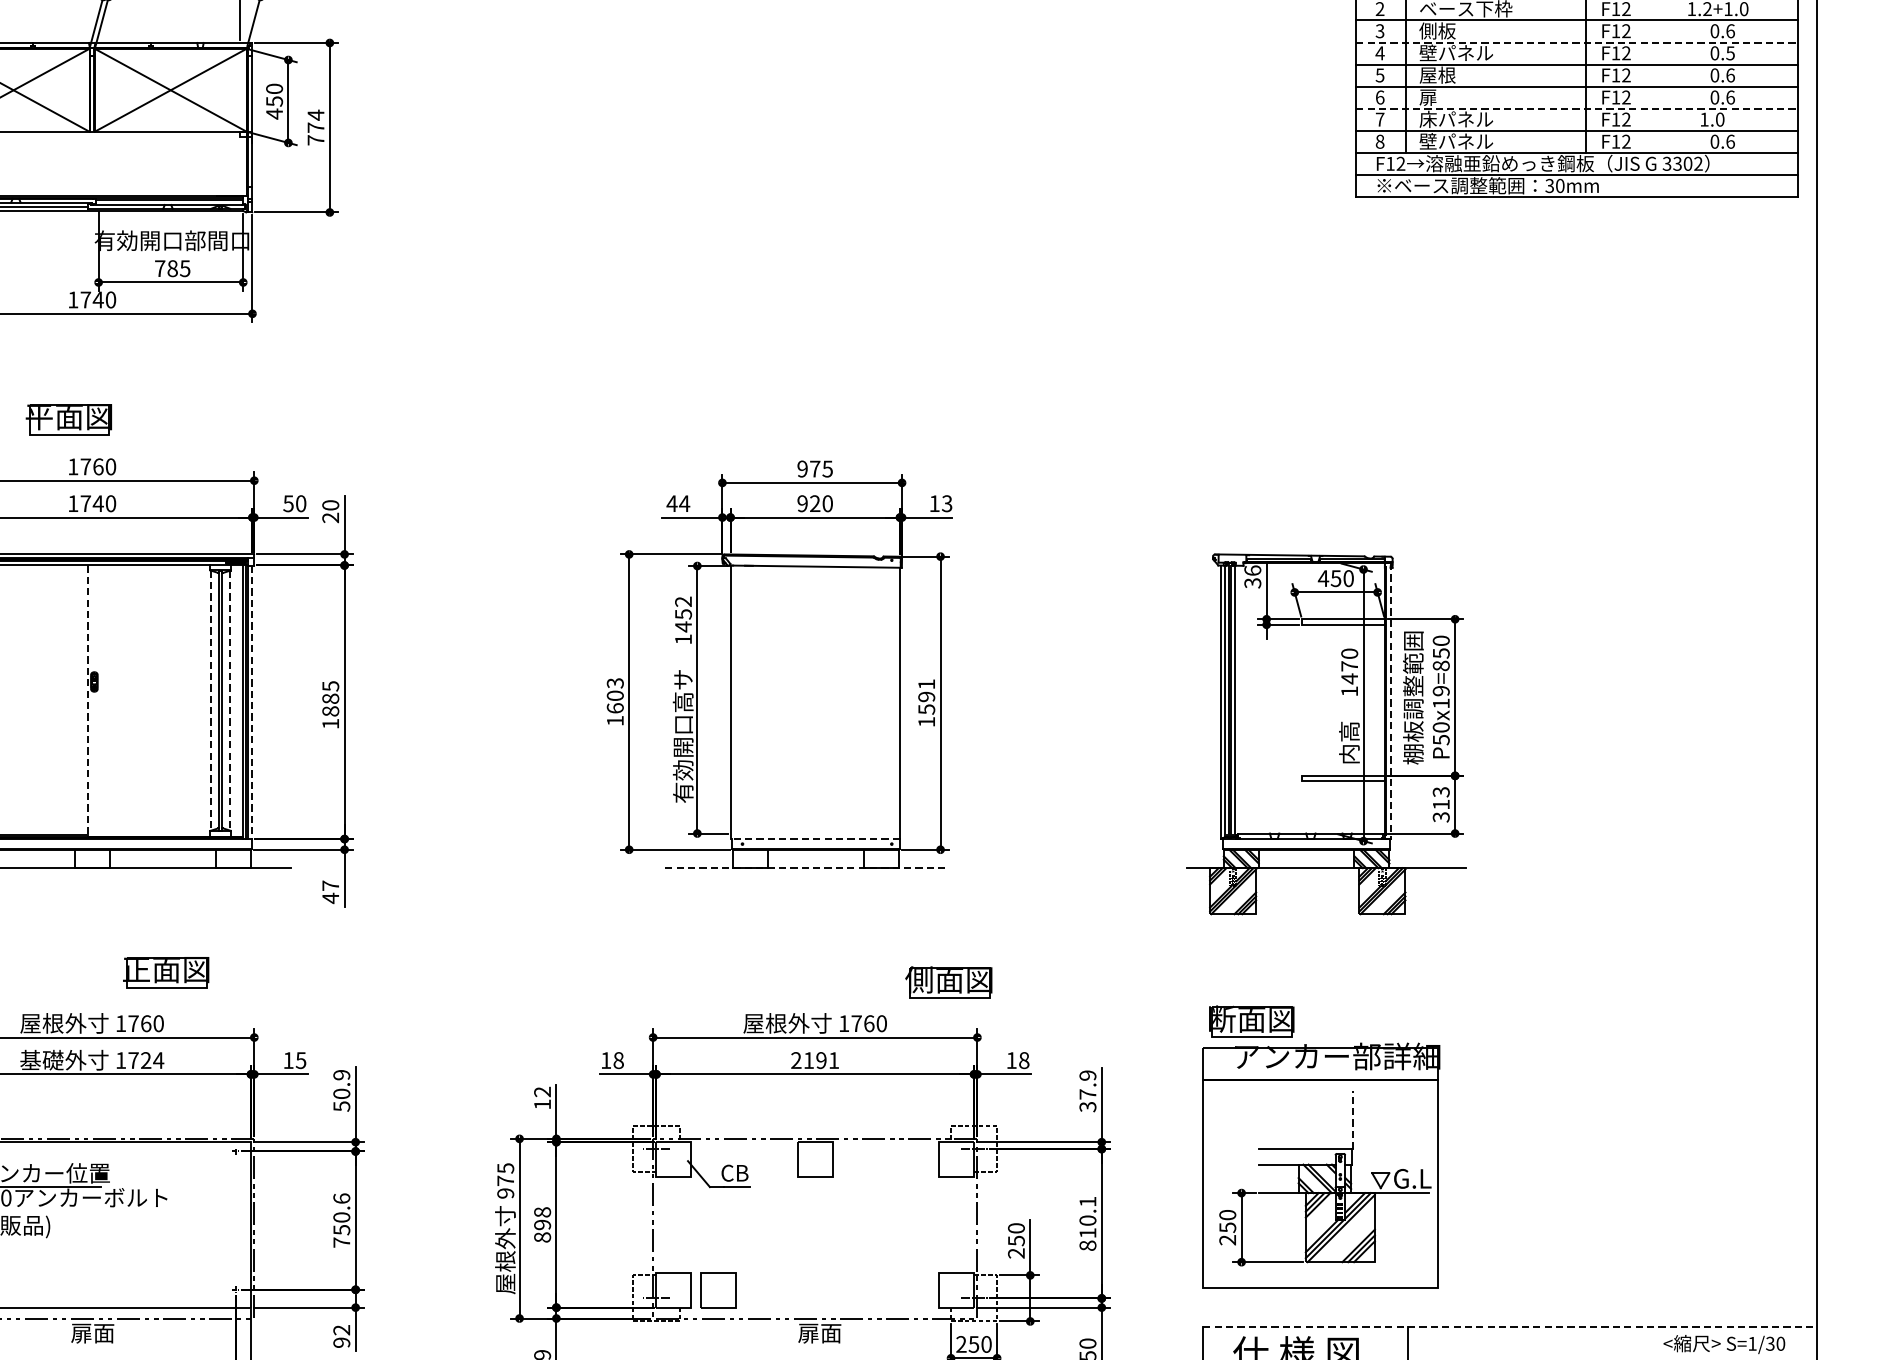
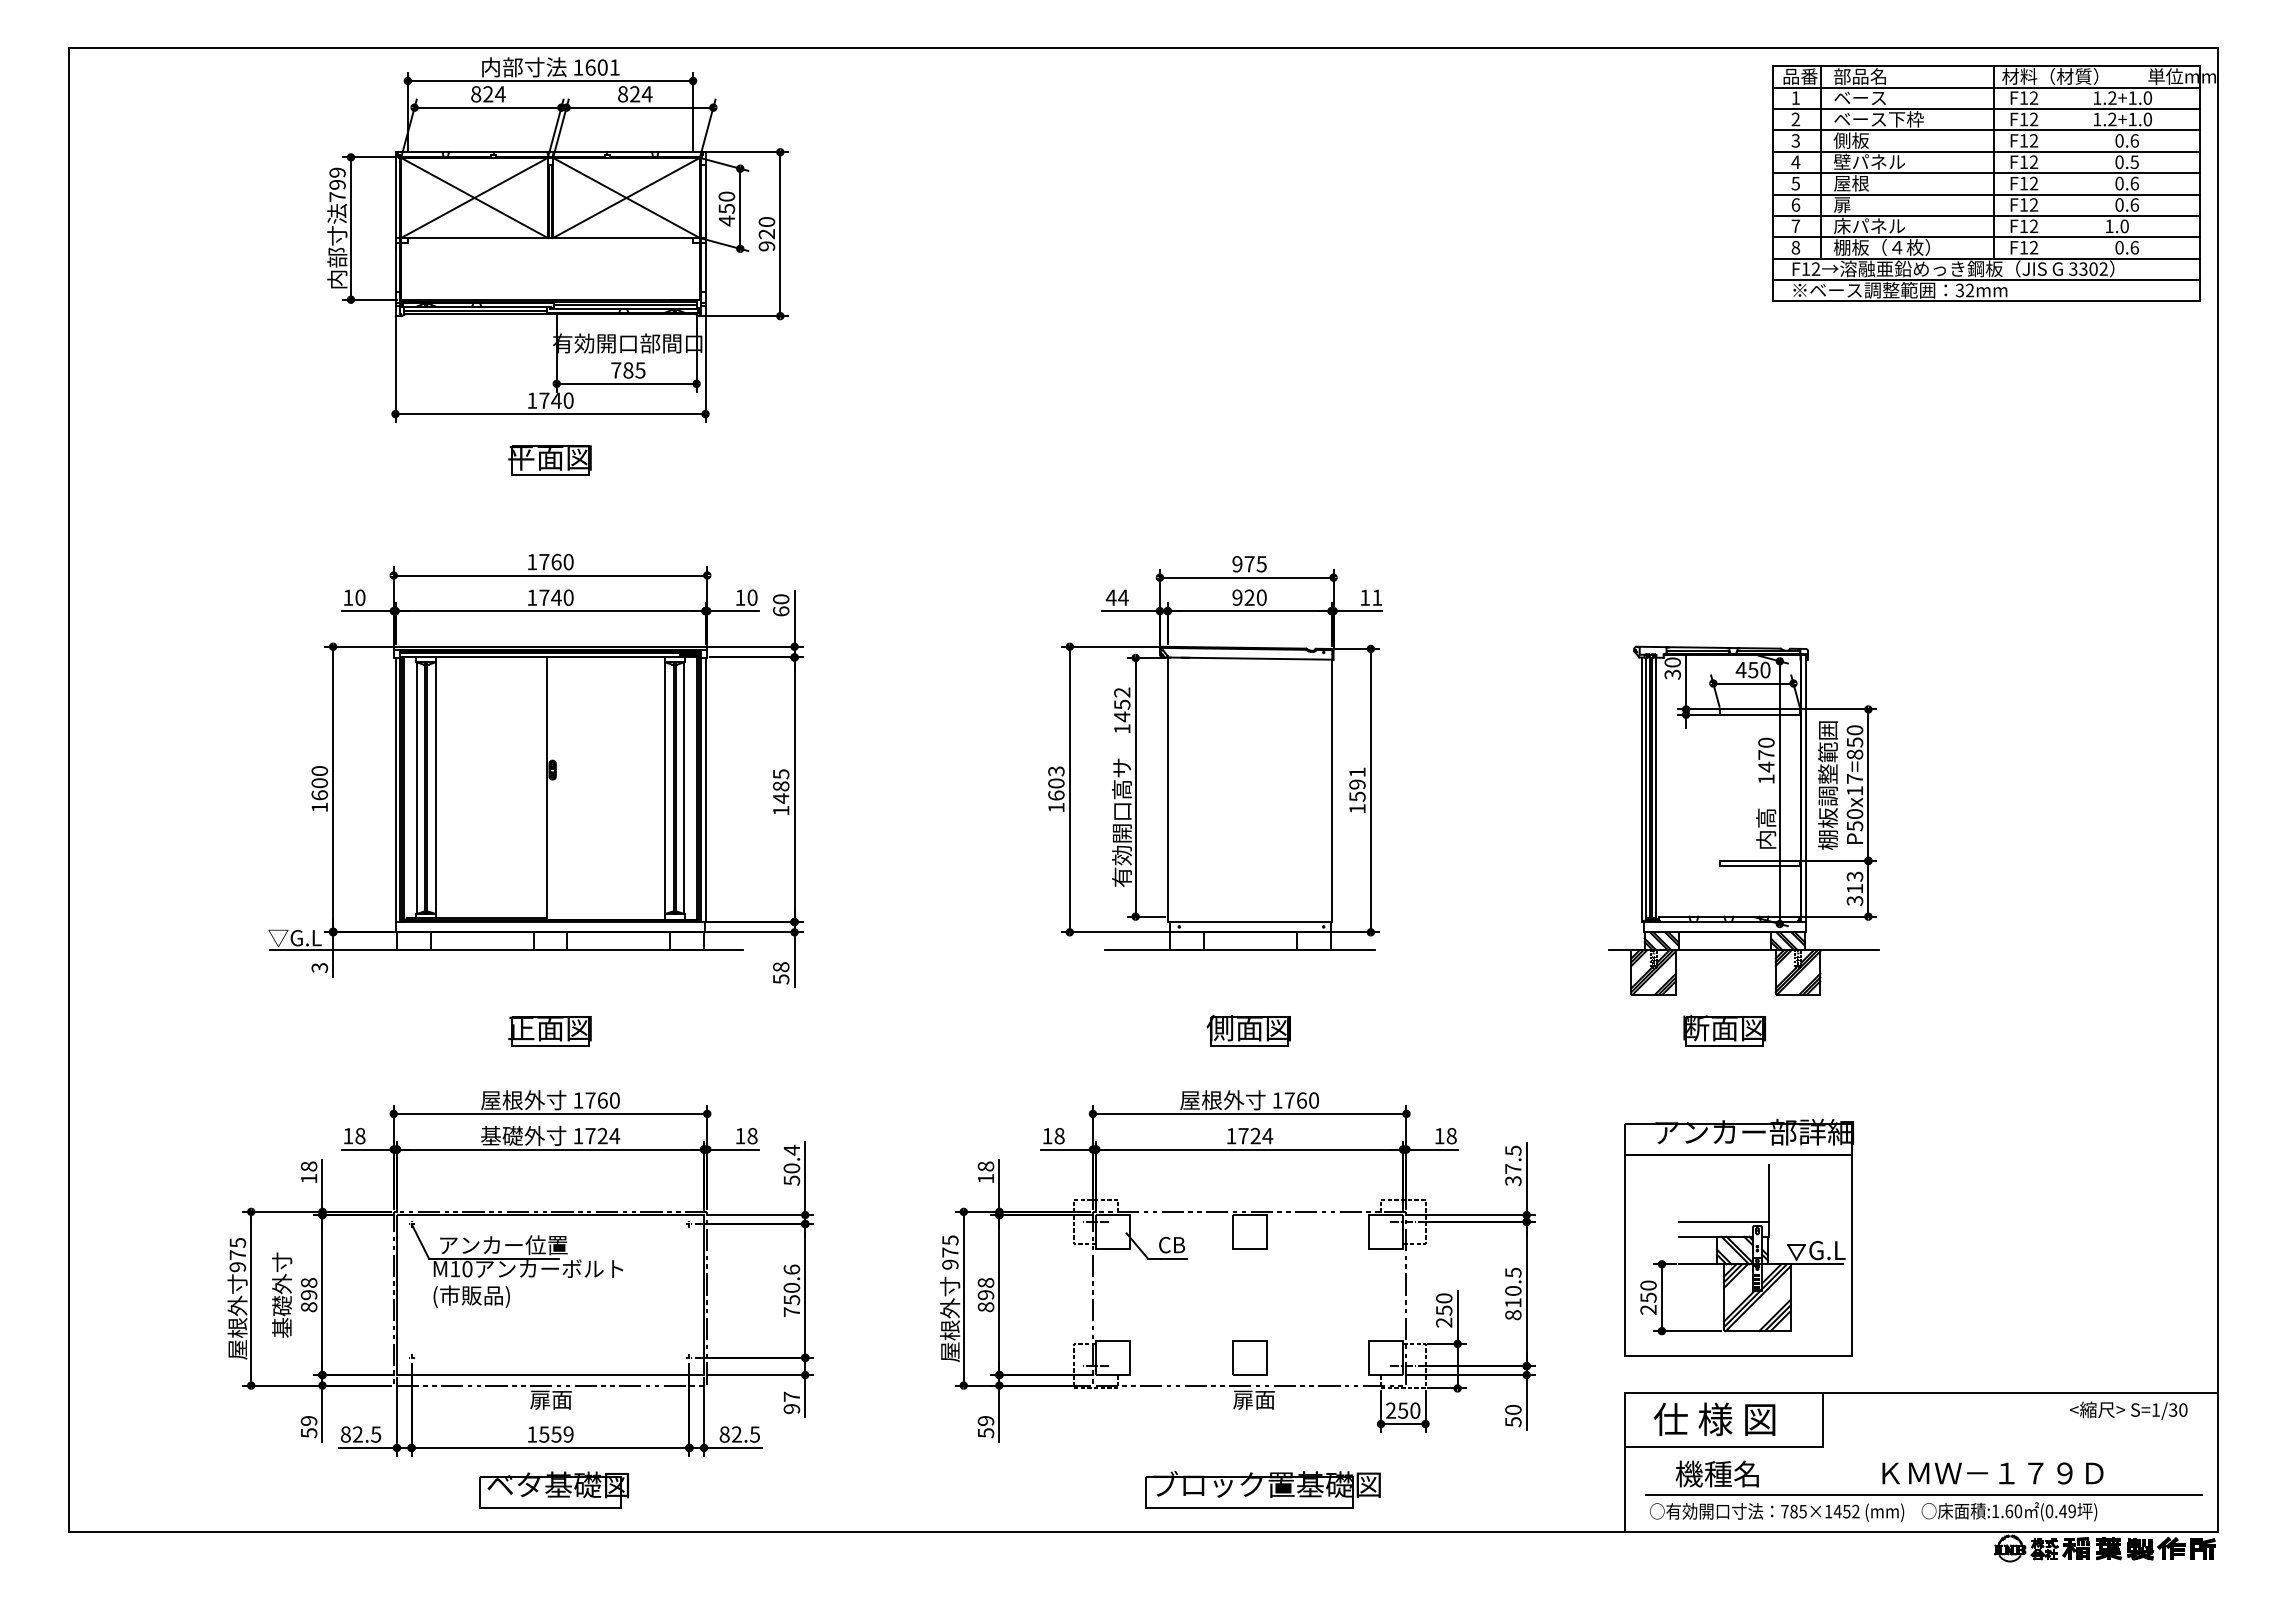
line: (1577, 42) -> (1986, 151), dashed -> solid
line: (1577, 108) -> (1986, 215), dashed -> solid
text: (315, 127) -> (766, 233), 774 -> 920
text: (1468, 141) -> (1881, 247), 壁パネル -> 棚板（４枚）
text: (1559, 185) -> (1969, 290), 30mm -> 32mm
part: (68, 419) -> (549, 460), moved
text: (288, 503) -> (740, 597), 50 -> 10
text: (947, 503) -> (1377, 597), 13 -> 11
text: (331, 517) -> (781, 611), 20 -> 60
text: (1252, 570) -> (1672, 662), 36 -> 30
text: (1440, 690) -> (1854, 778), P50x19=850 -> P50x17=850
line: (211, 701) -> (665, 788), dashed -> solid
line: (230, 701) -> (684, 788), dashed -> solid
line: (1391, 701) -> (1806, 788), dashed -> solid
line: (88, 702) -> (546, 789), dashed -> solid
line: (252, 703) -> (705, 790), dashed -> solid
text: (331, 711) -> (781, 798), 1885 -> 1485
line: (815, 839) -> (1249, 922), dashed -> solid
line: (805, 868) -> (1240, 950), dashed -> solid
text: (331, 892) -> (781, 973), 47 -> 58
part: (165, 972) -> (549, 1031), moved
part: (948, 982) -> (1248, 1030), moved
part: (1251, 1021) -> (1724, 1030), moved
text: (815, 1059) -> (1249, 1135), 2191 -> 1724
text: (301, 1060) -> (752, 1136), 15 -> 18
text: (341, 1074) -> (791, 1149), 50.9 -> 50.4
text: (1088, 1075) -> (1513, 1150), 37.9 -> 37.5
text: (542, 1091) -> (985, 1166), 12 -> 18
line: (1352, 1119) -> (1769, 1193), dashed -> solid
text: (1088, 1201) -> (1513, 1272), 810.1 -> 810.5
part: (717, 1289) -> (1249, 1357), moved
line: (1510, 1326) -> (1921, 1393), dashed -> solid
text: (341, 1329) -> (791, 1396), 92 -> 97

